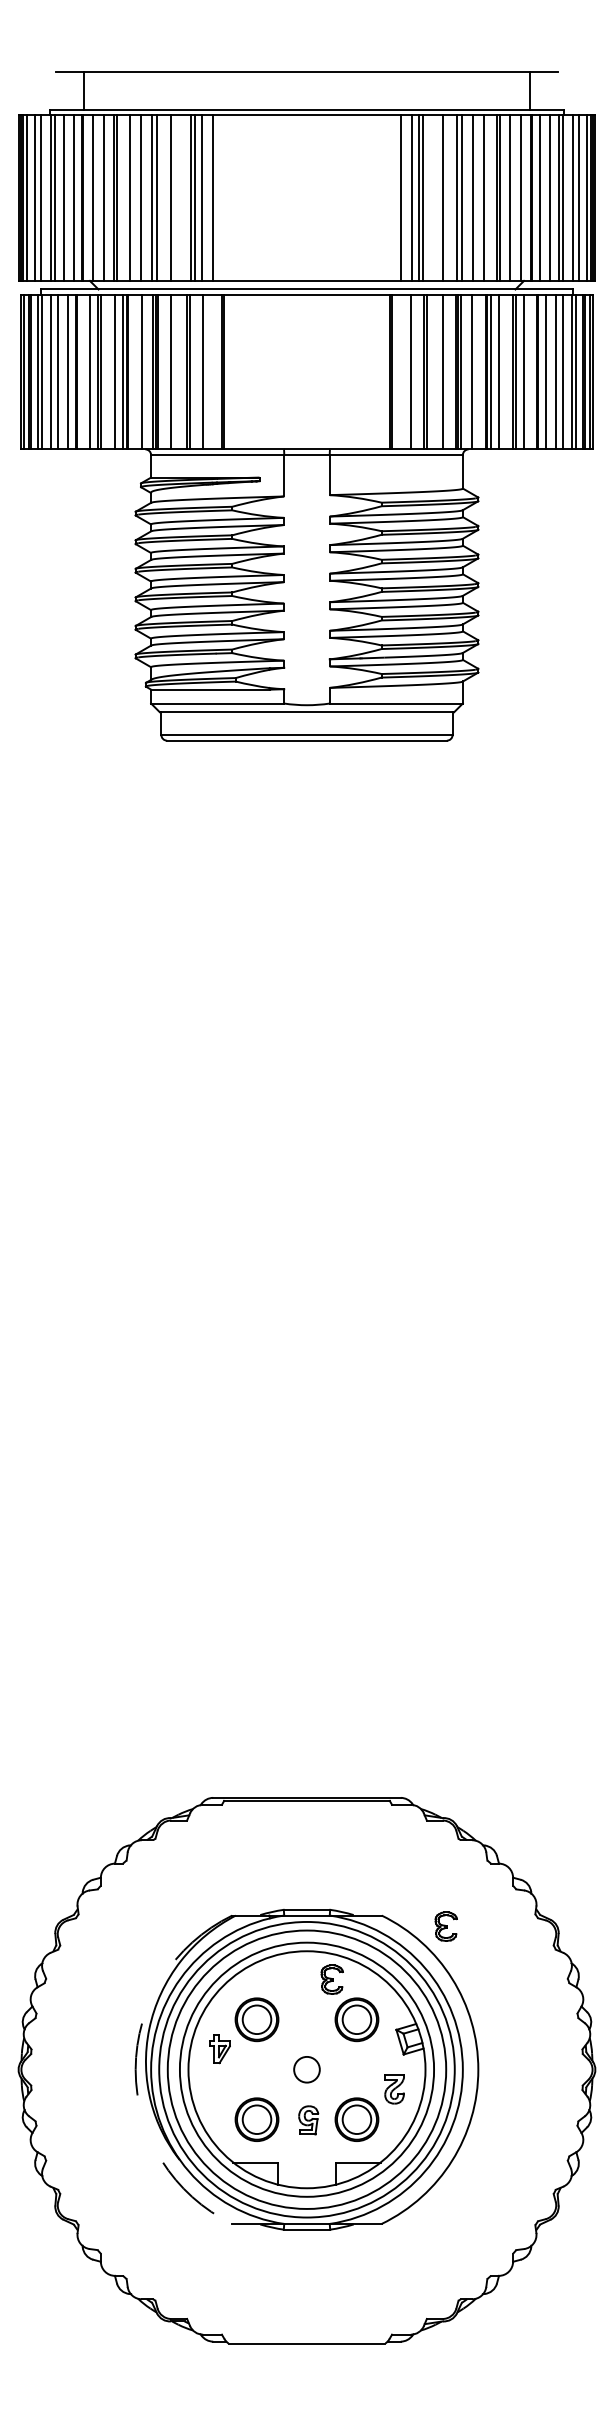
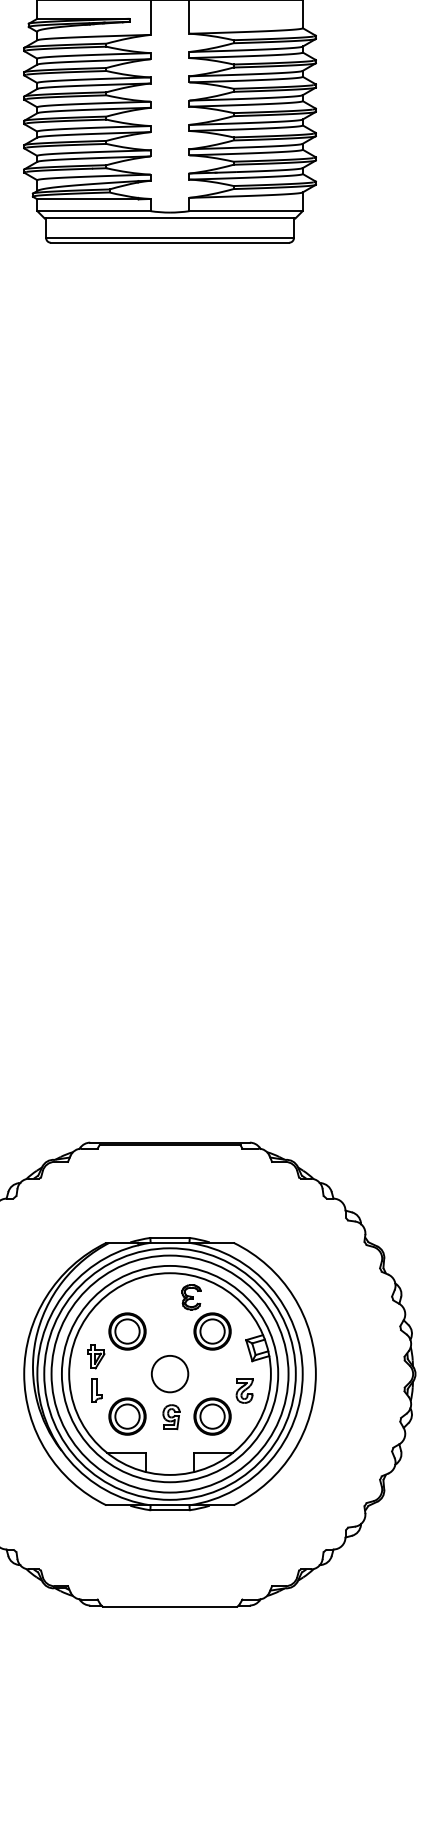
part: (445, 1926) -> (287, 1252), removed
arc: (135, 2069) -> (24, 1373), dashed -> solid
circle: (306, 2069) -> (169, 1373), size x1.67
part: (220, 2088) -> (96, 1390), added

